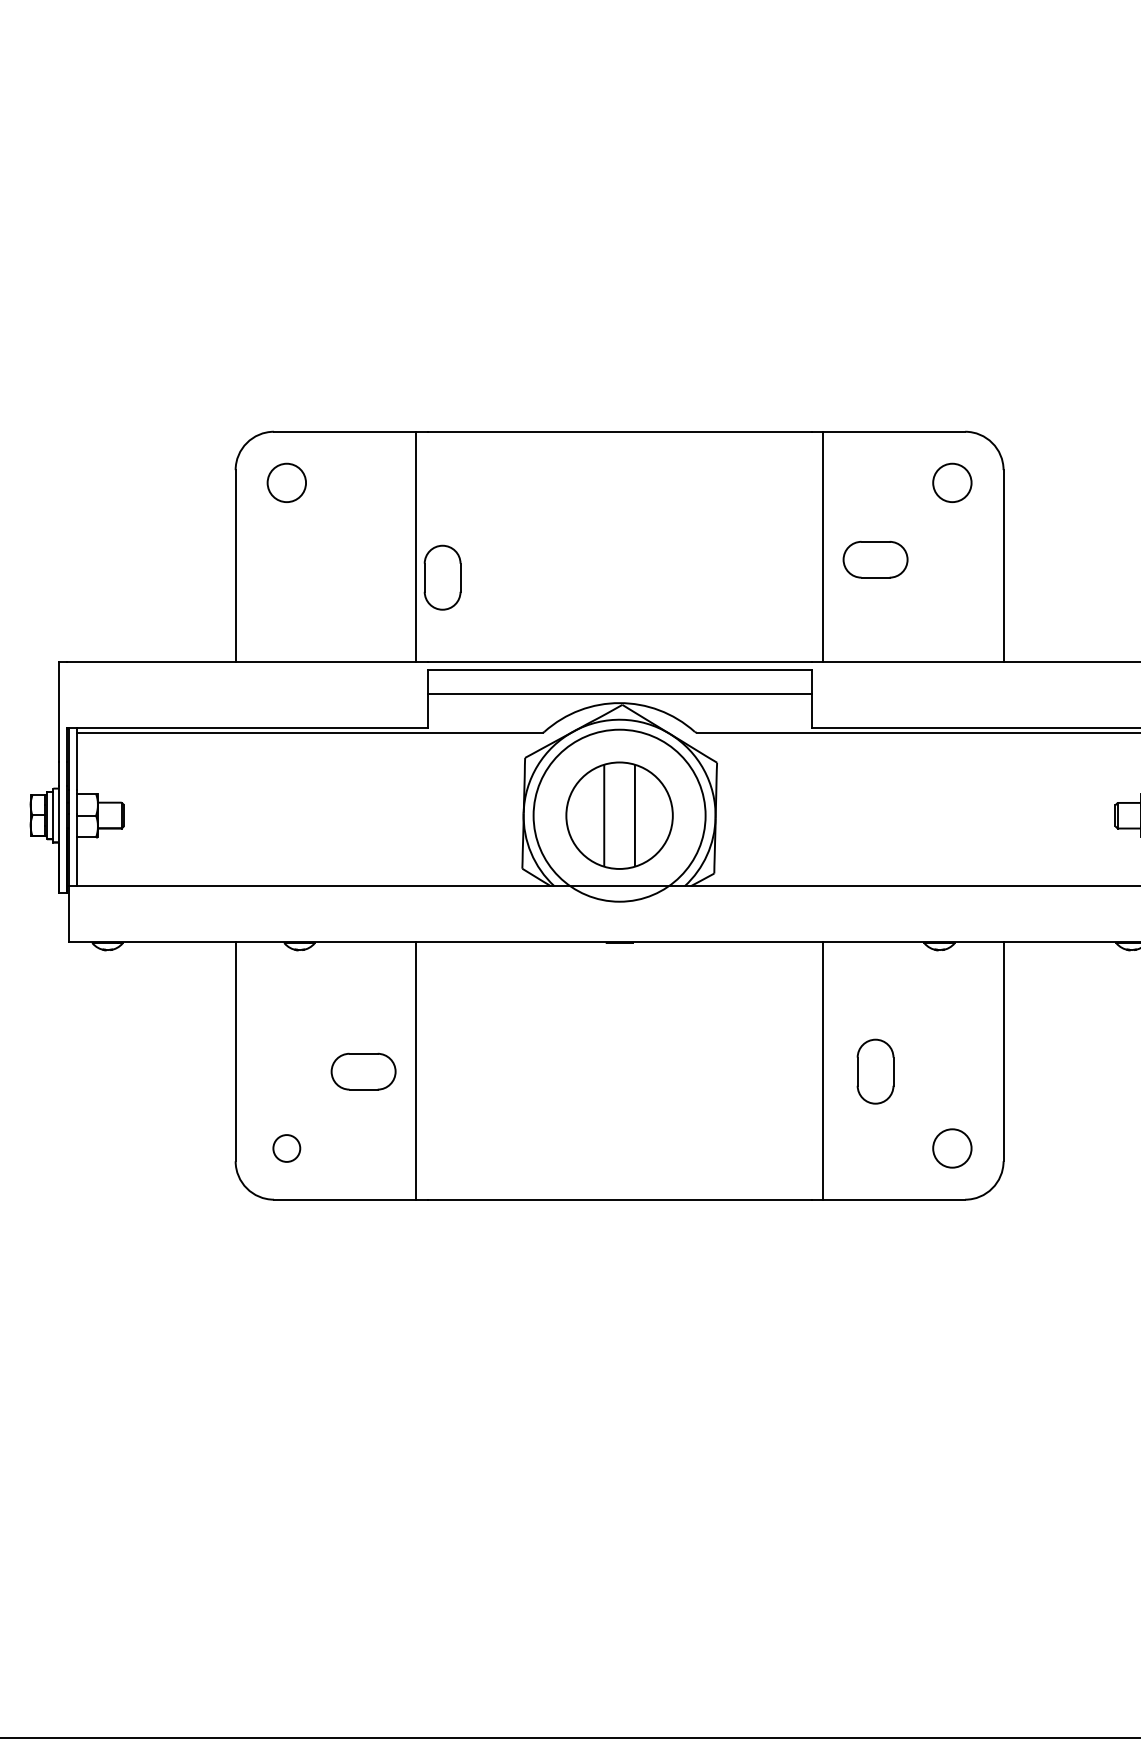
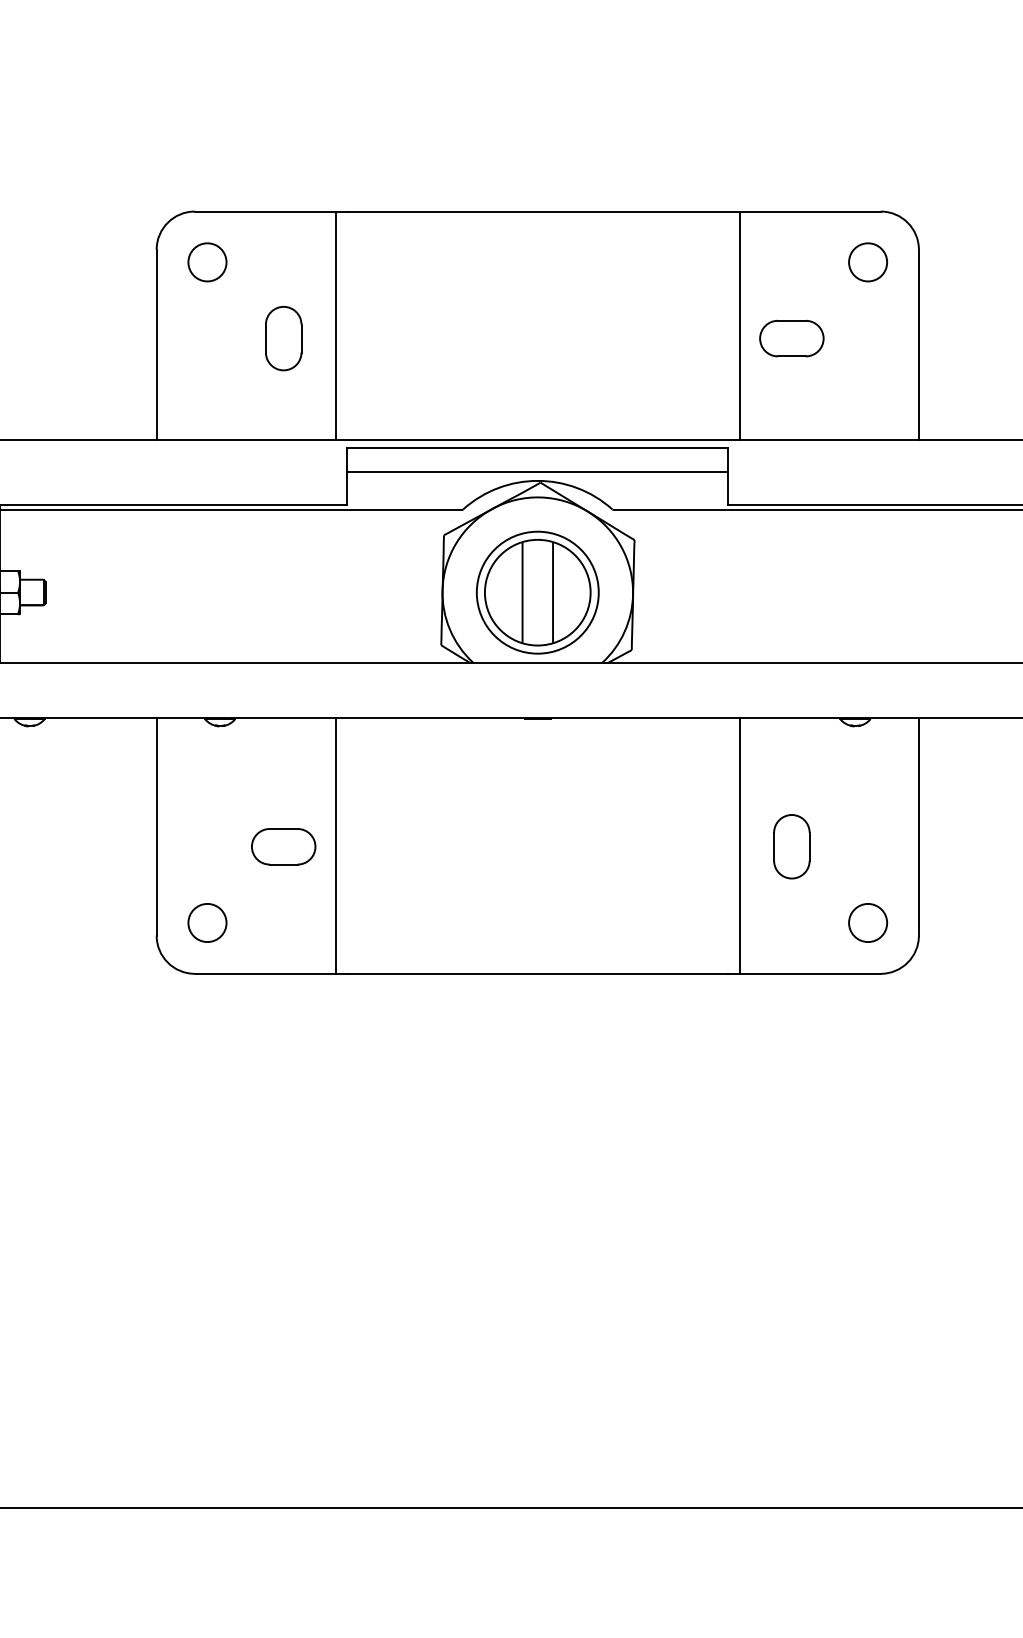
part: (442, 577) -> (283, 338), moved
circle: (619, 815) -> (537, 592), size x0.71
circle: (286, 1148) -> (207, 923), size x1.43

